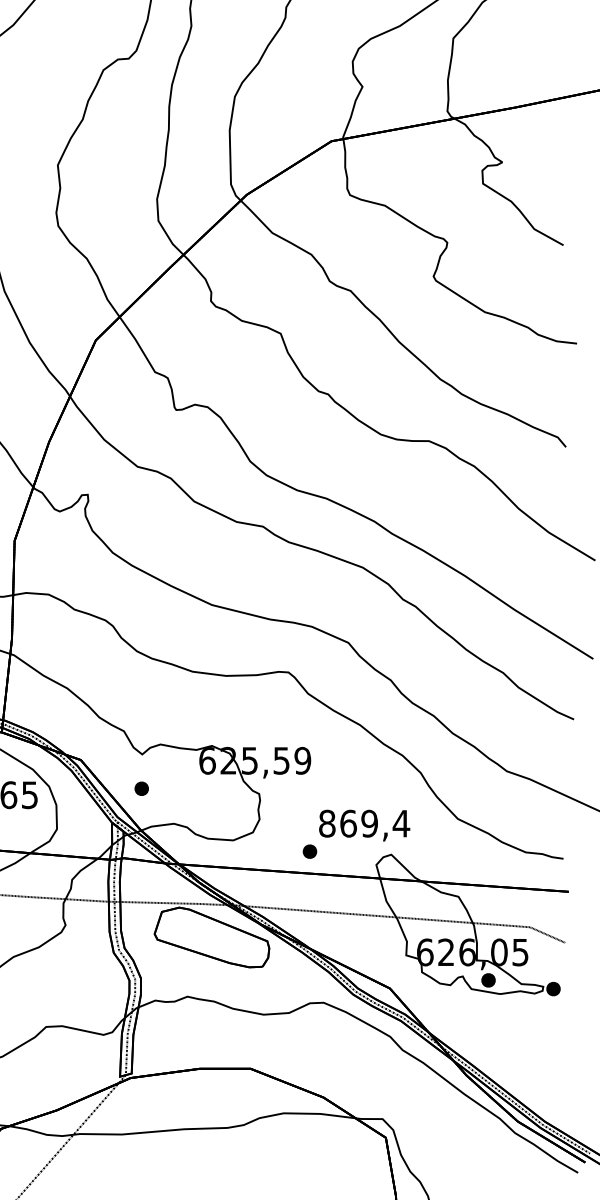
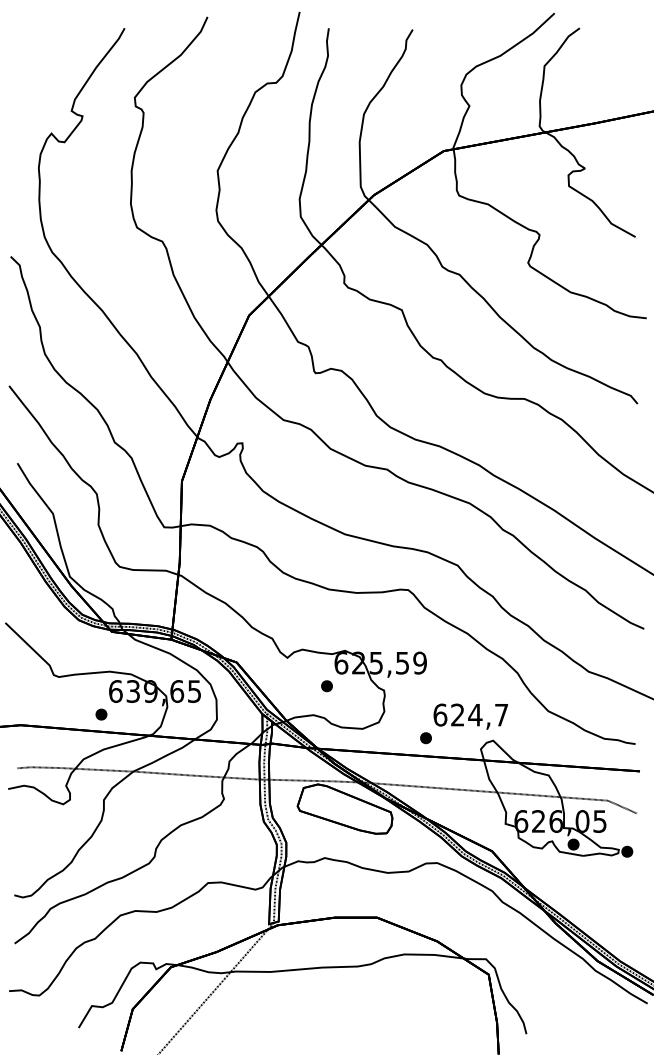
part: (141, 789) -> (326, 686), moved
text: (363, 822) -> (470, 714), 869,4 -> 624,7

